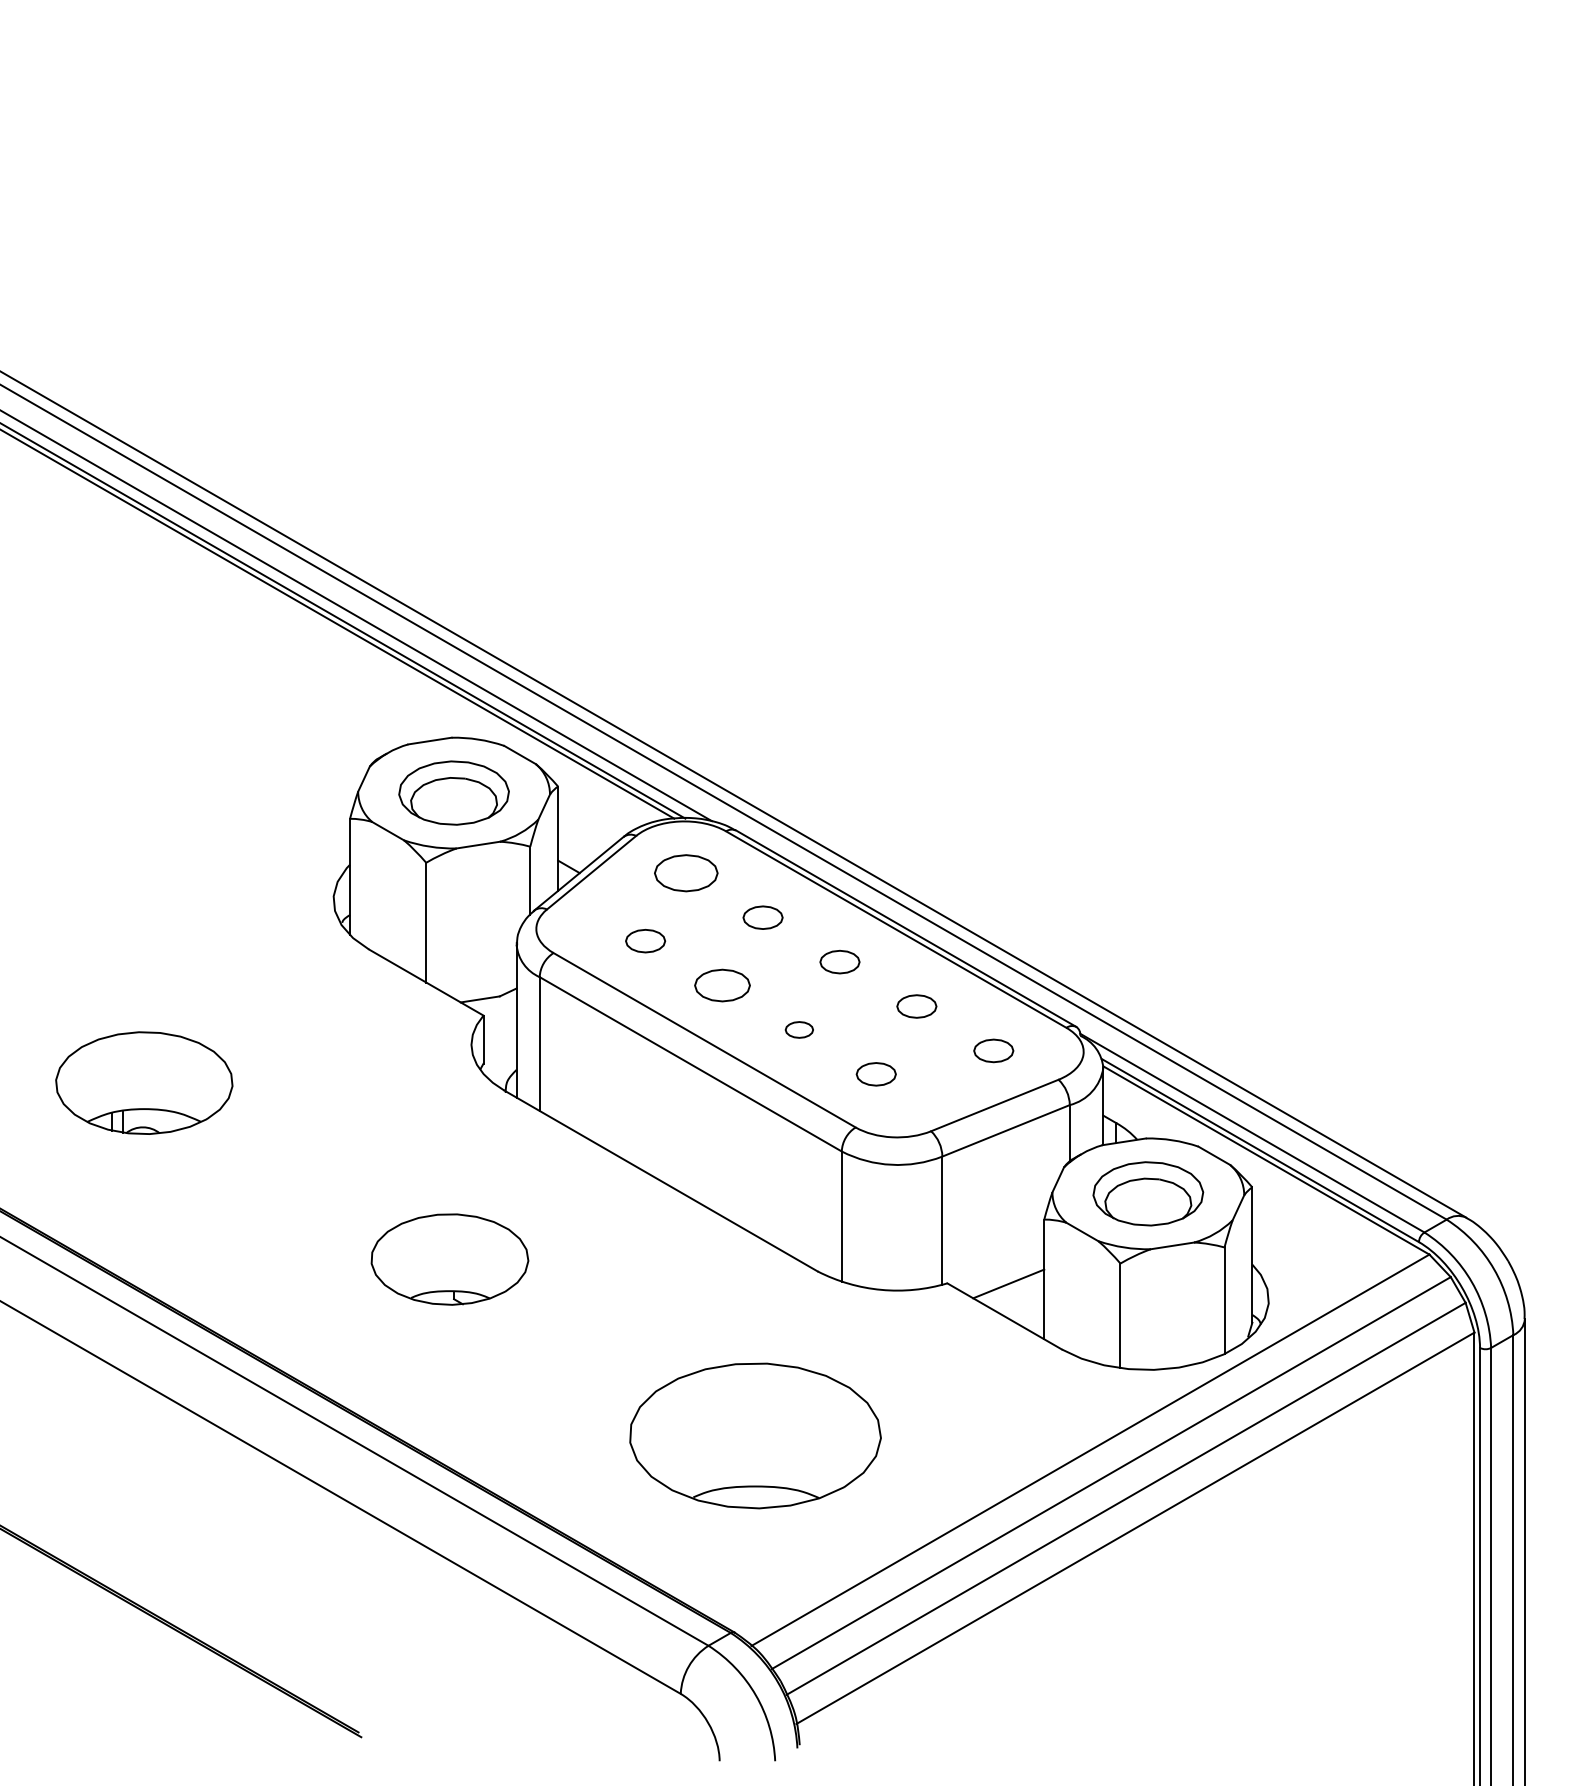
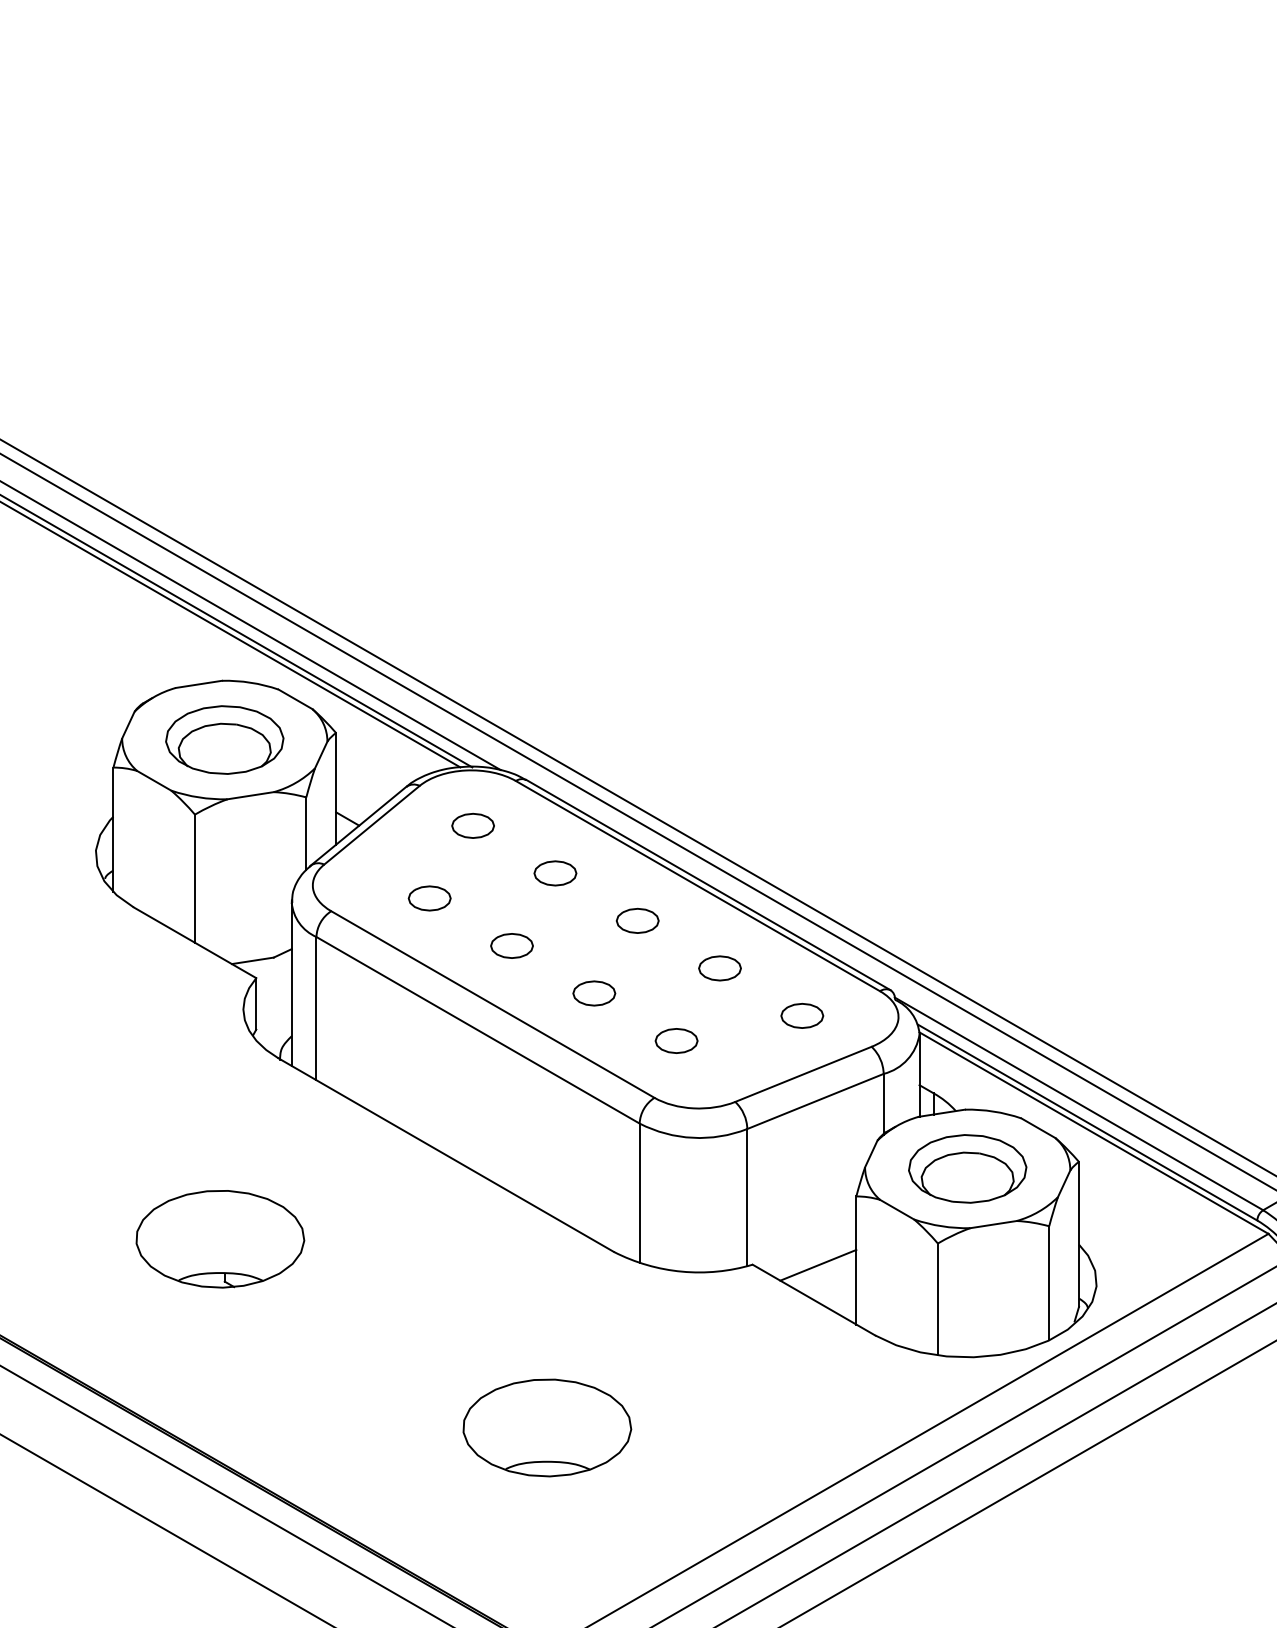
part: (685, 873) -> (472, 826), size x0.62
part: (722, 985) -> (512, 945), size x0.71
part: (799, 1029) -> (594, 993), size x1.43
part: (755, 1435) -> (547, 1427), size x0.62

